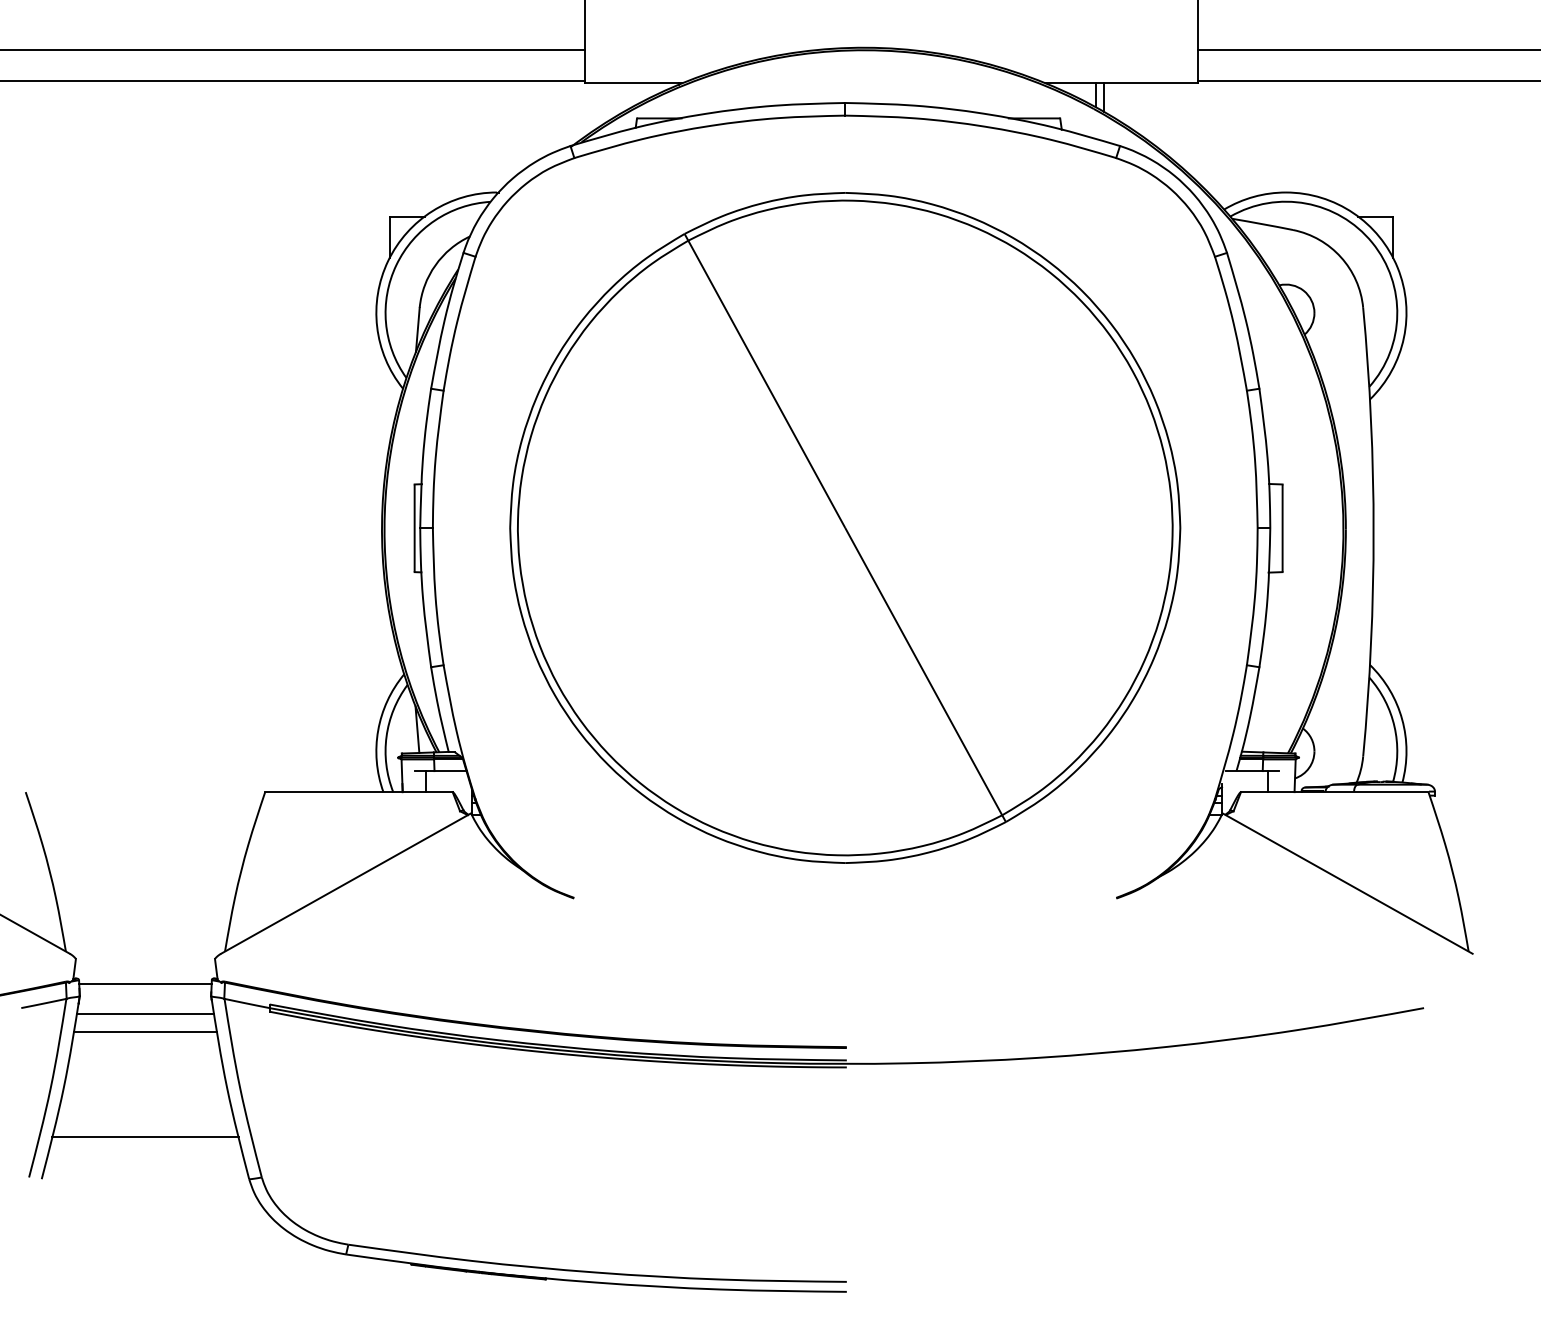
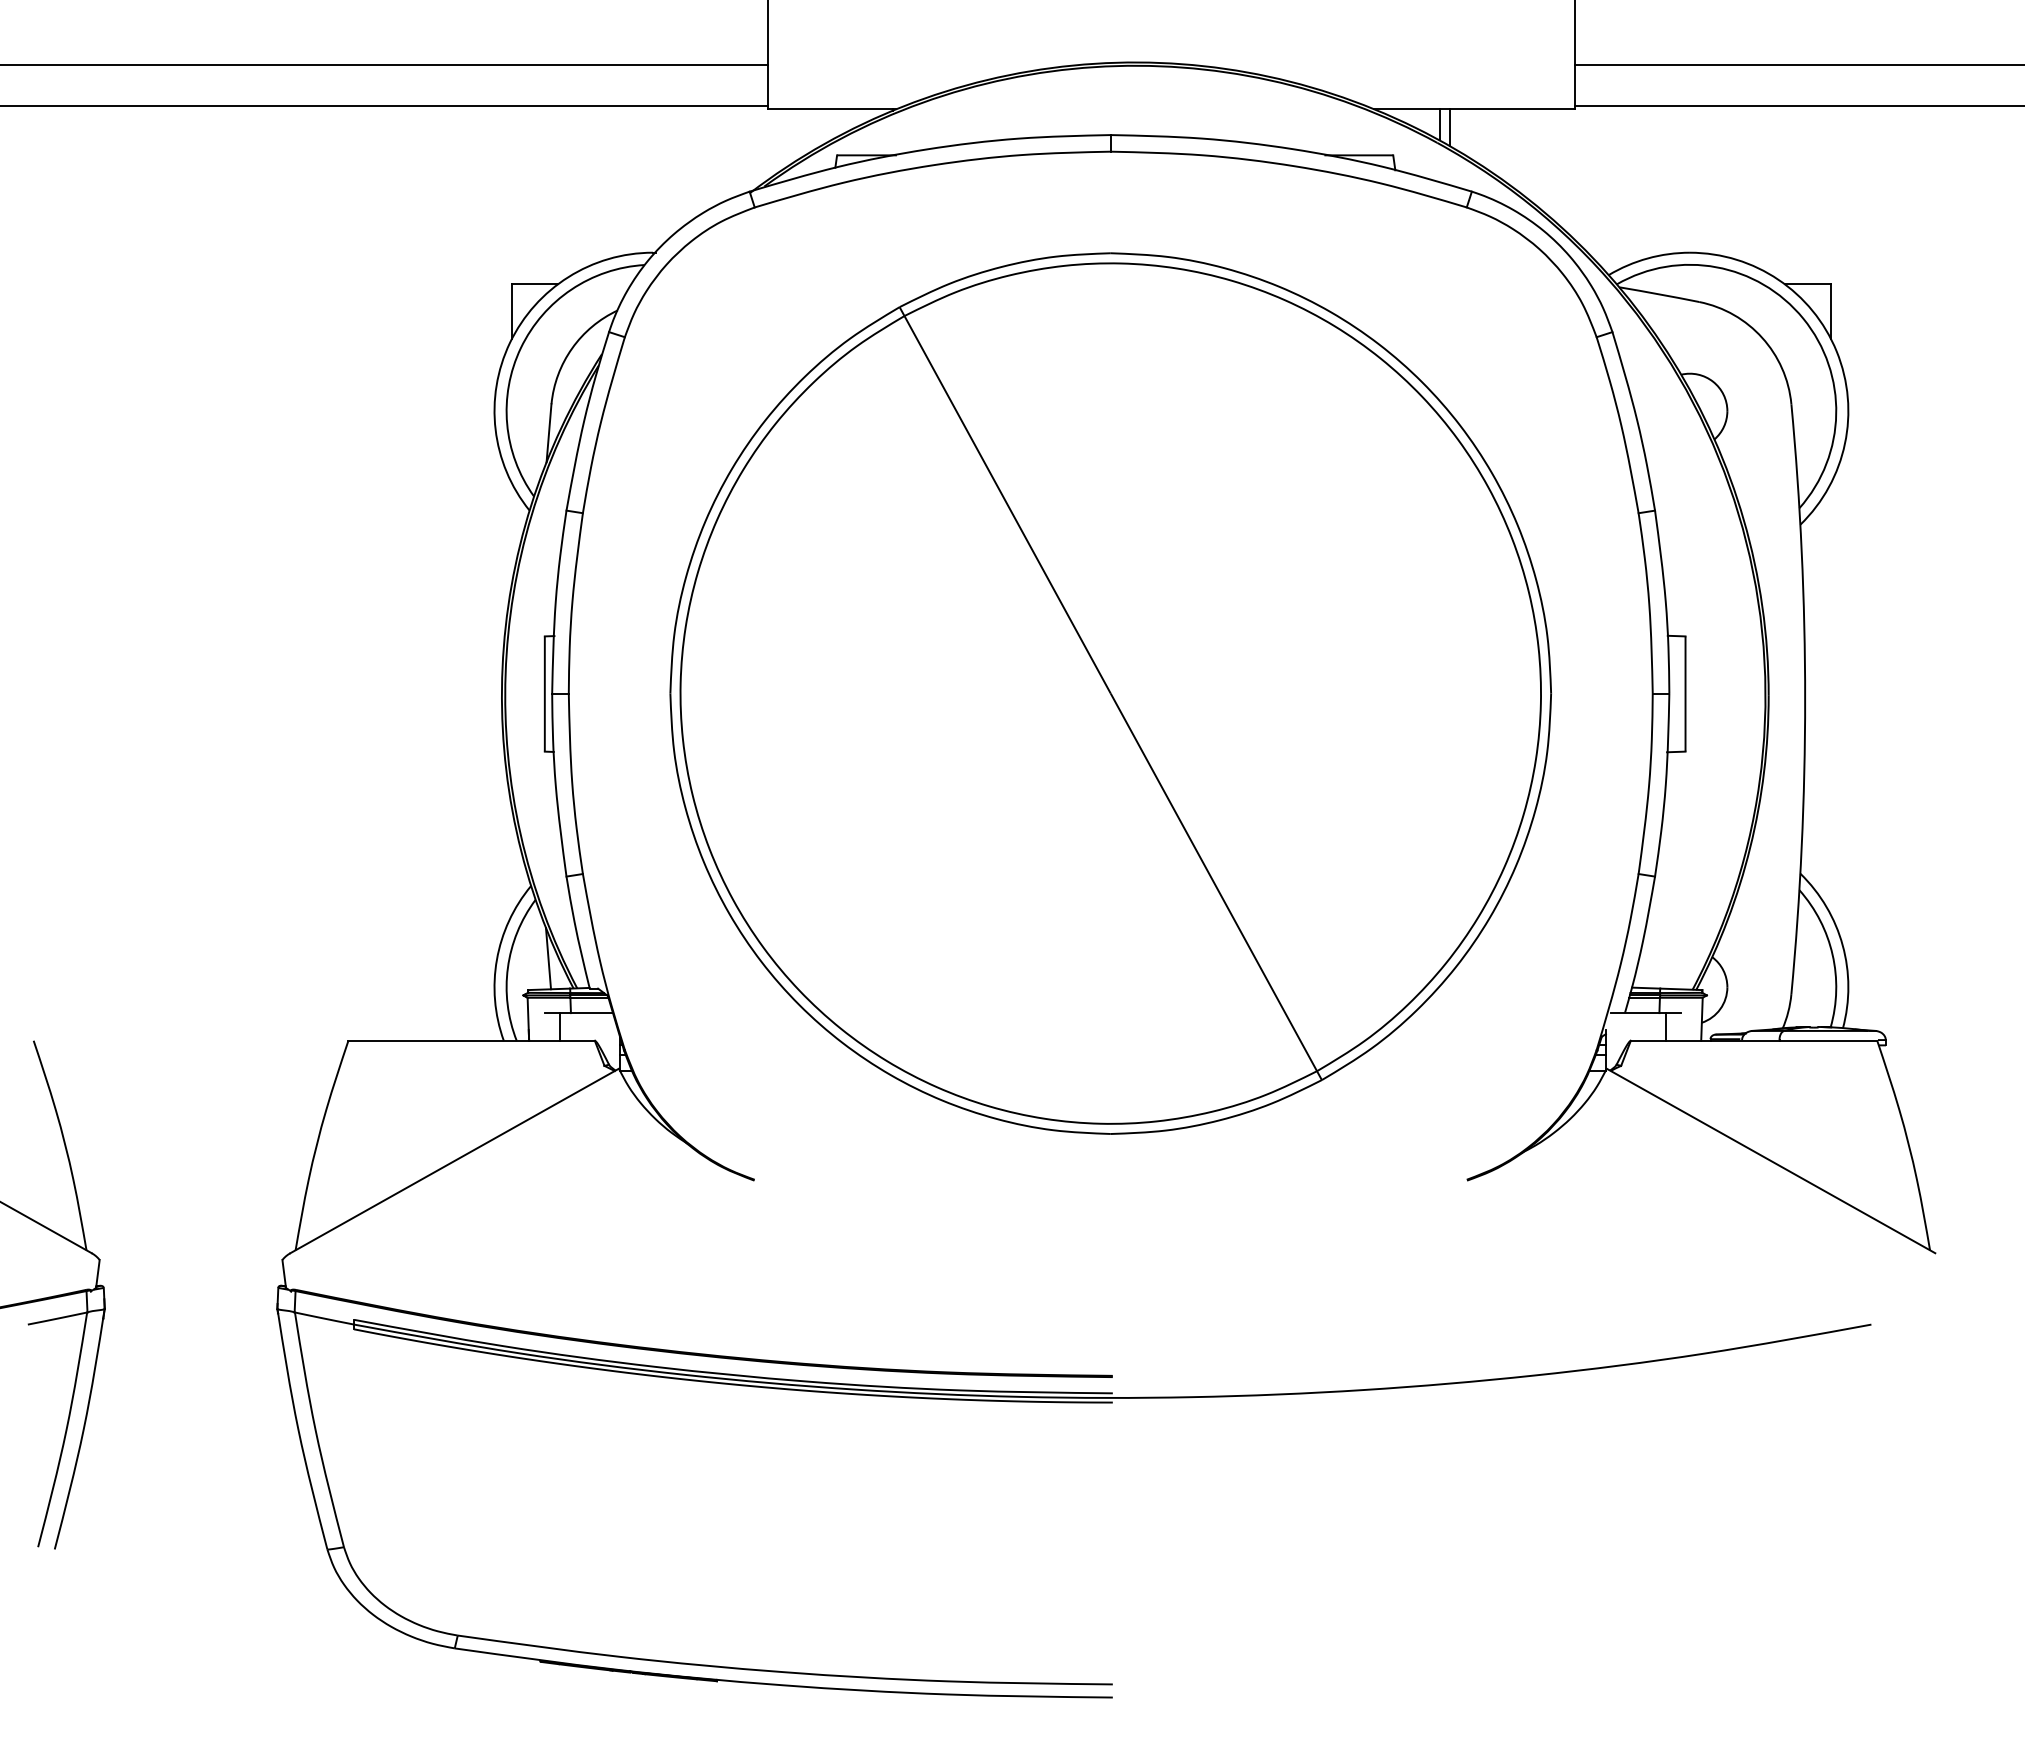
line: (145, 983) -> (191, 1292), removed
line: (145, 1014) -> (190, 1332), removed
line: (145, 1031) -> (190, 1355), removed
line: (145, 1137) -> (191, 1494), removed

